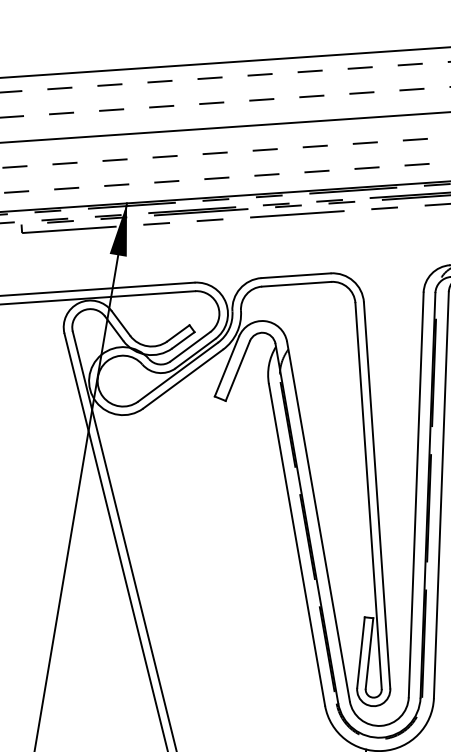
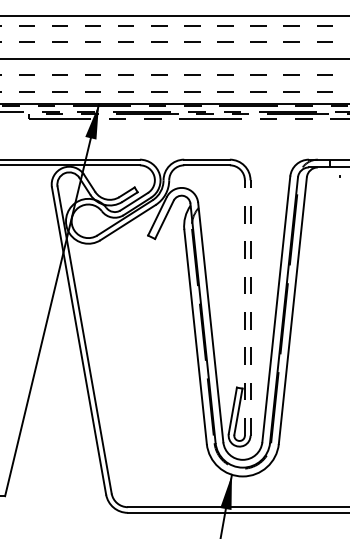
line: (368, 496) -> (244, 308), solid -> dashed
line: (377, 496) -> (250, 308), solid -> dashed

